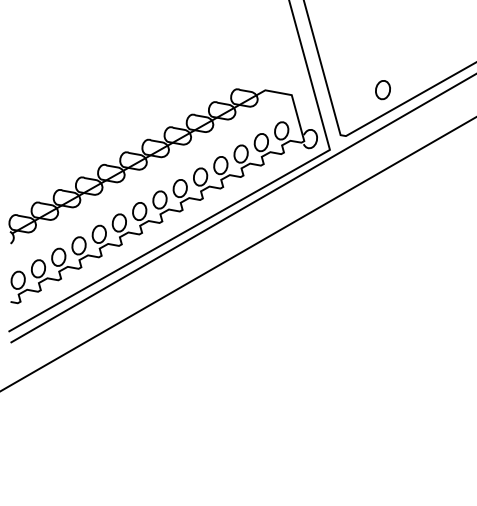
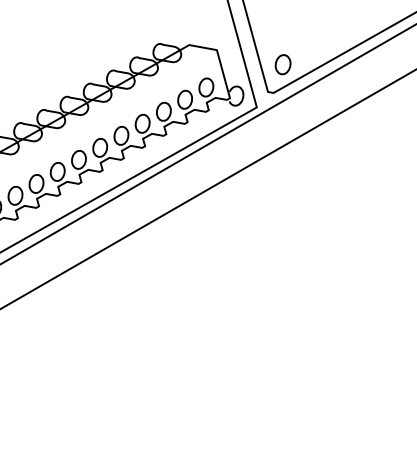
part: (382, 90) -> (282, 65), moved

